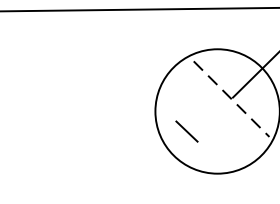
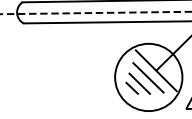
line: (231, 98) -> (156, 70), dashed -> solid
line: (217, 111) -> (148, 77), added
line: (200, 122) -> (139, 83), added

